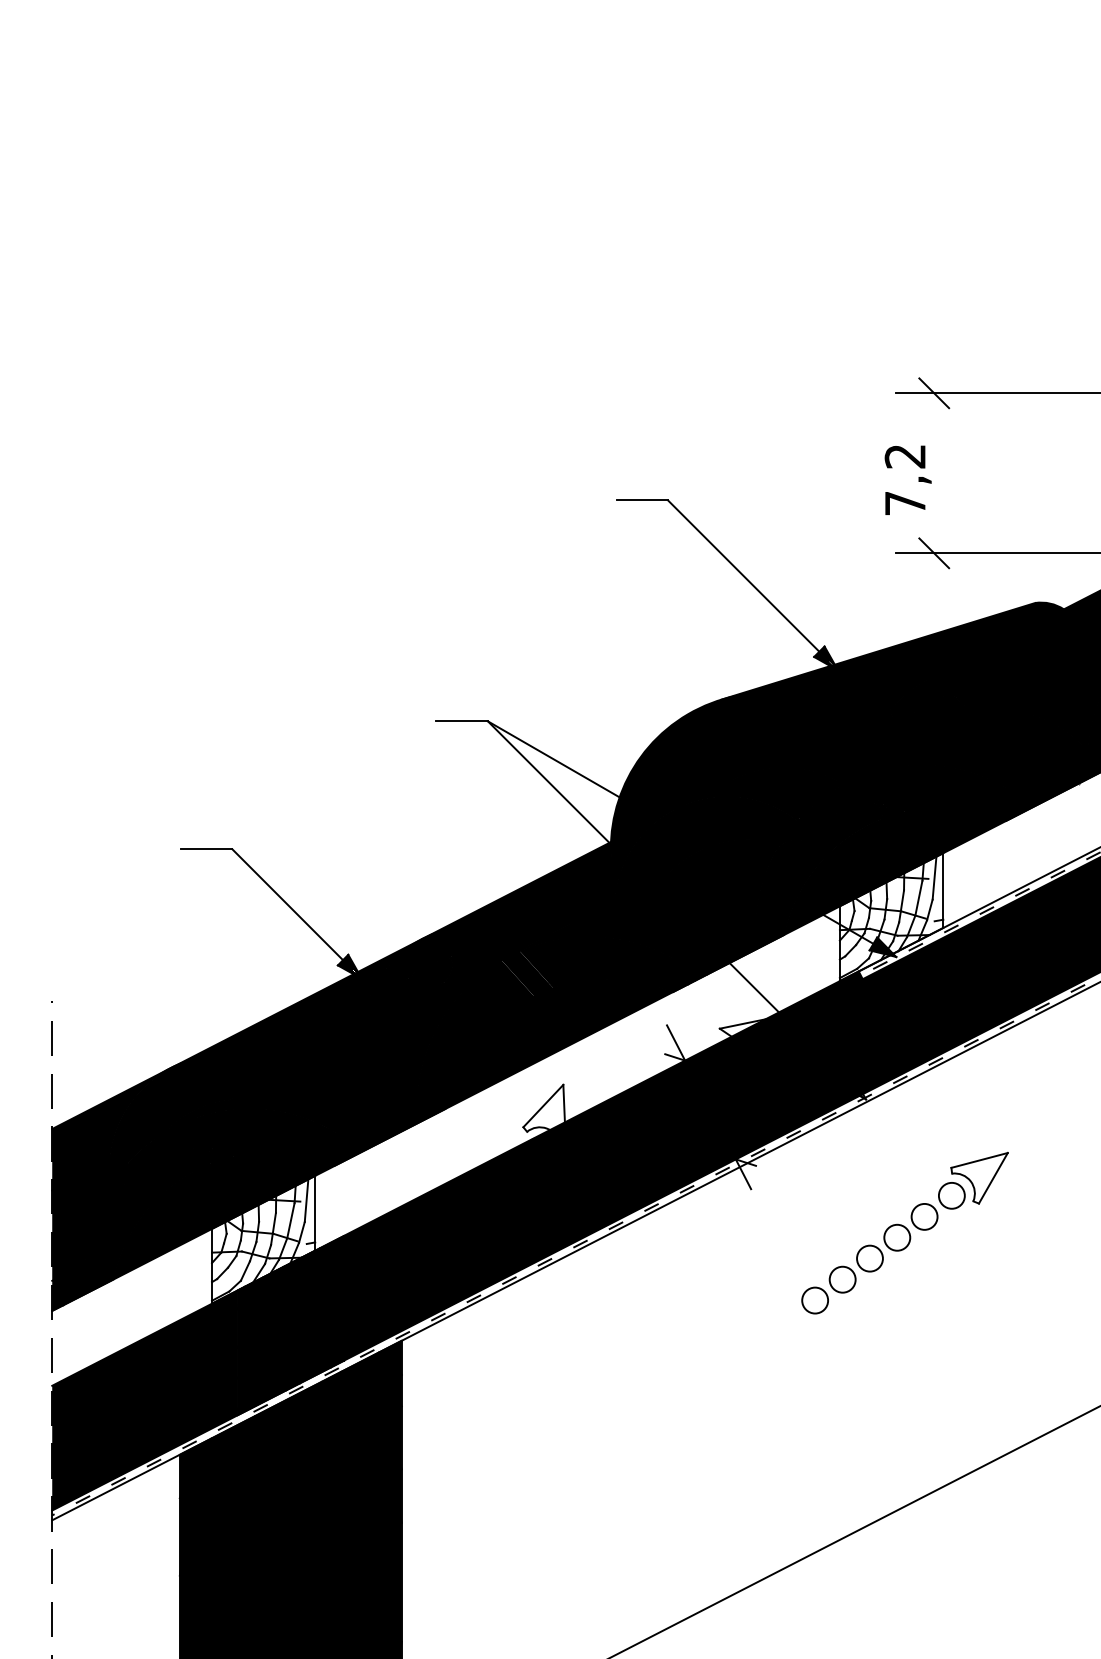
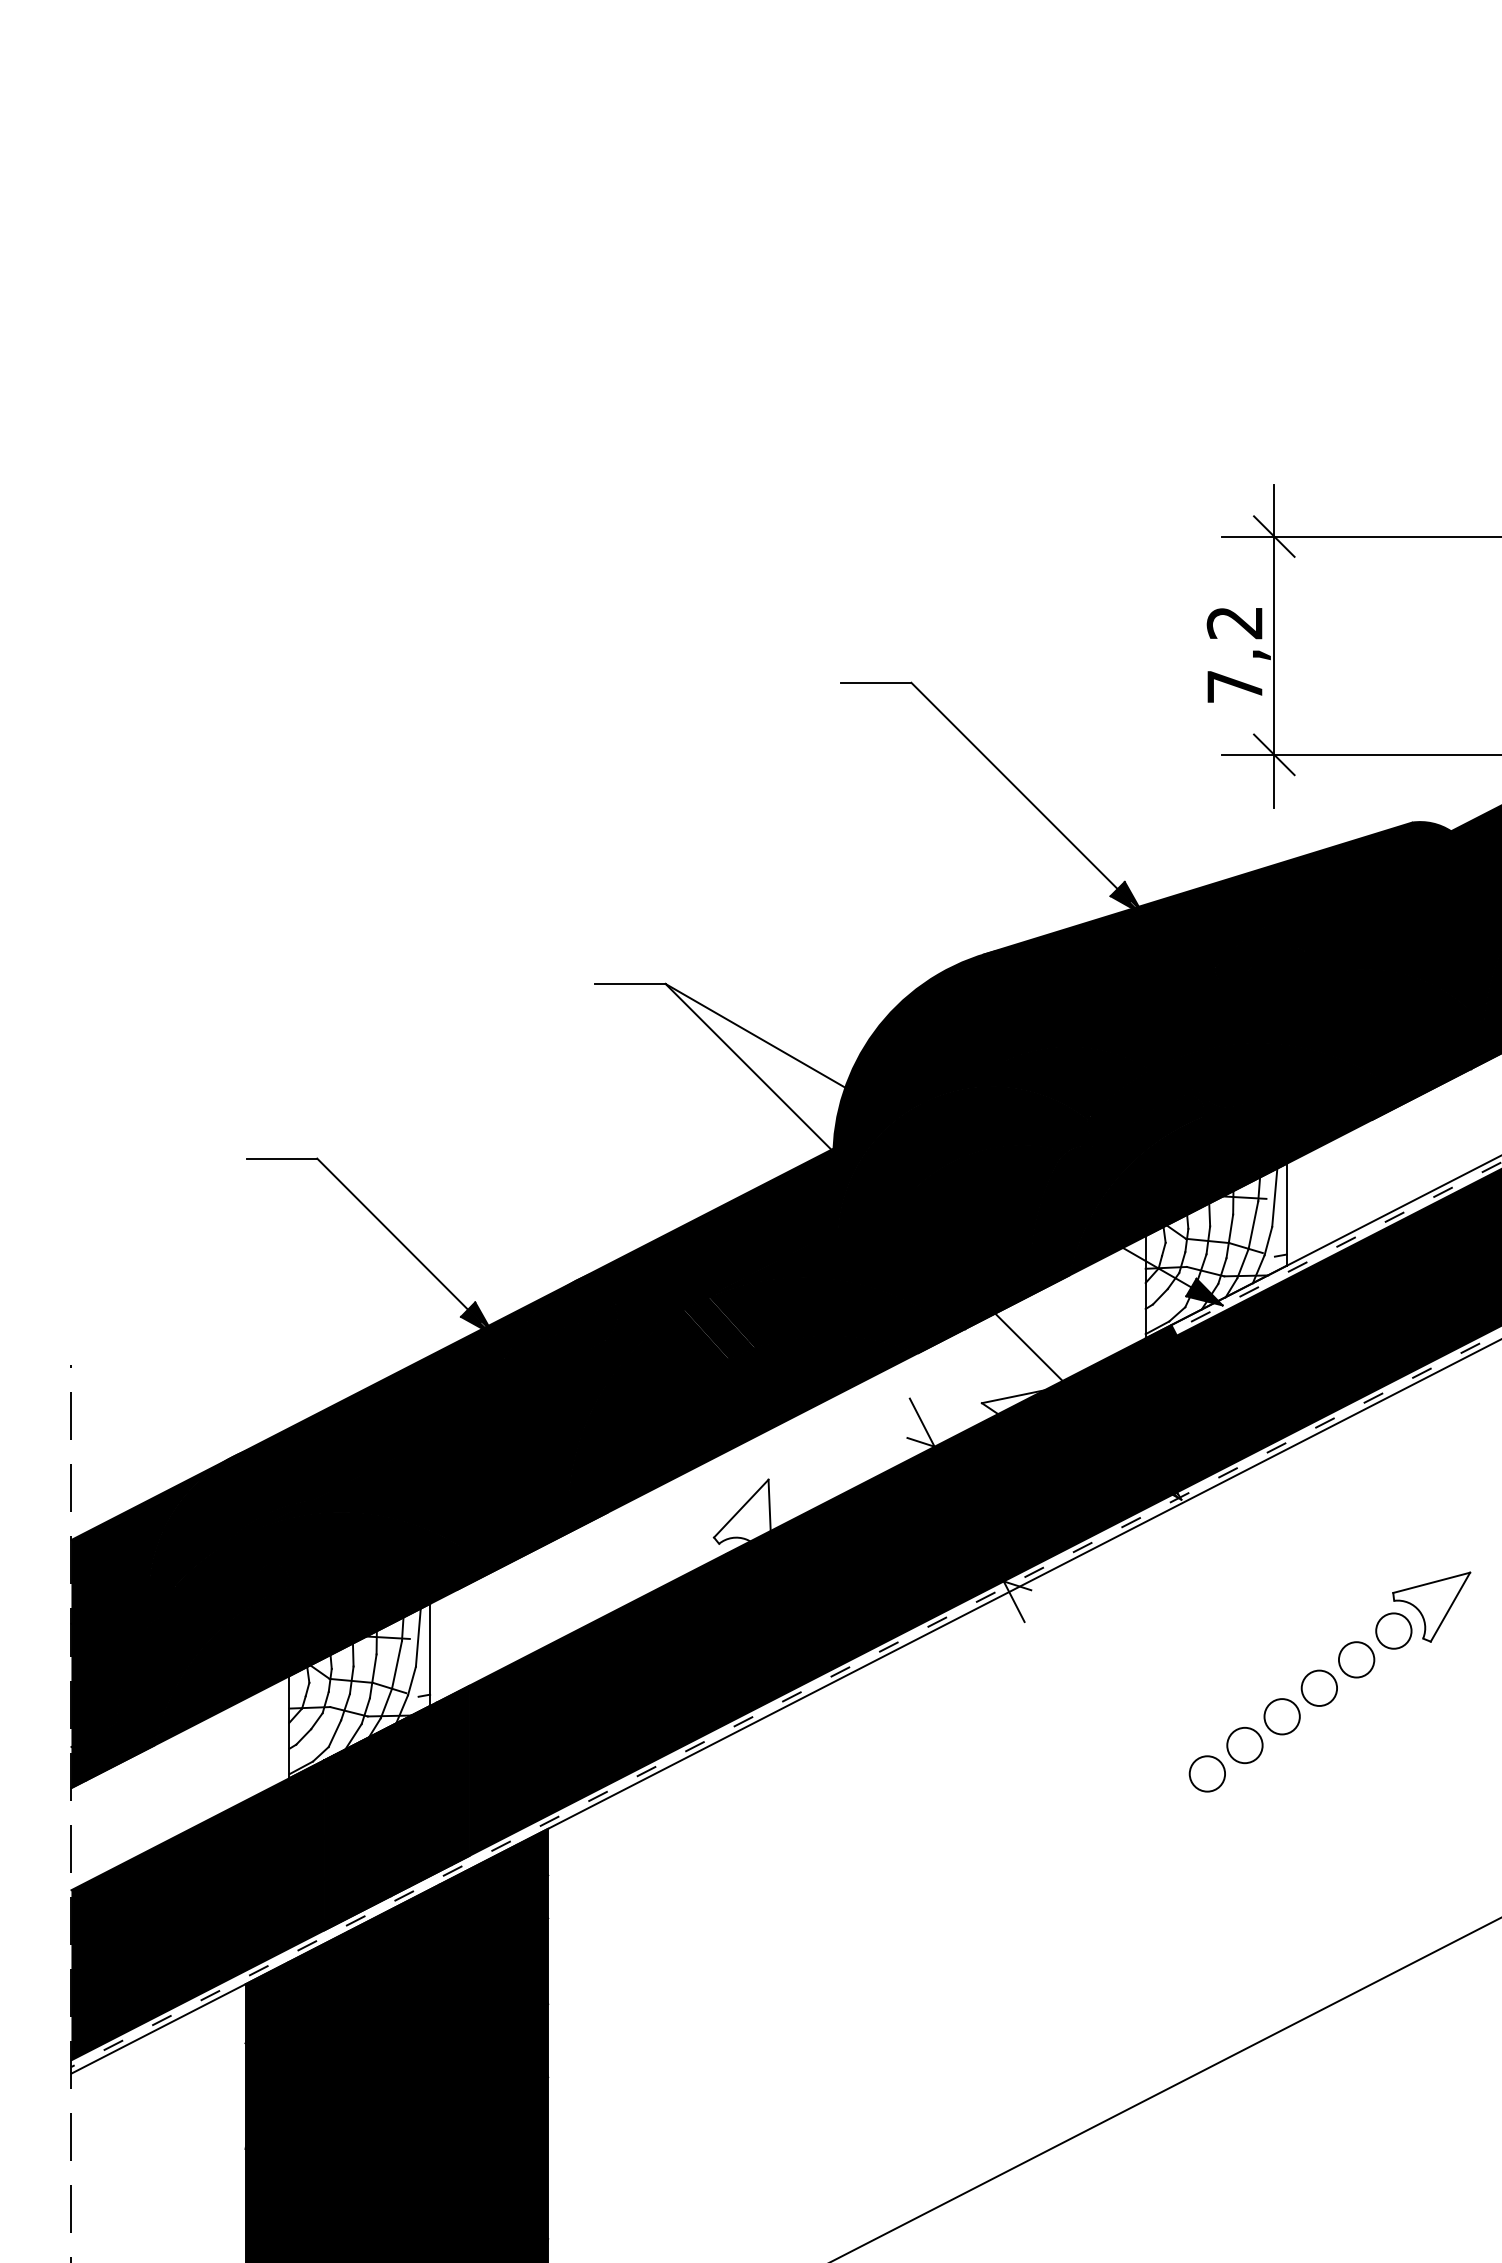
line: (934, 473) -> (1274, 645), added
part: (904, 1232) -> (1329, 1681), moved

